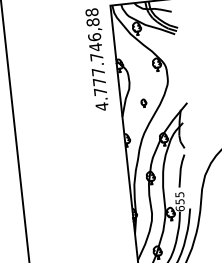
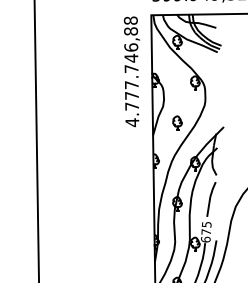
part: (143, 102) -> (177, 122), size x1.67
text: (180, 202) -> (206, 232), 655 -> 675

